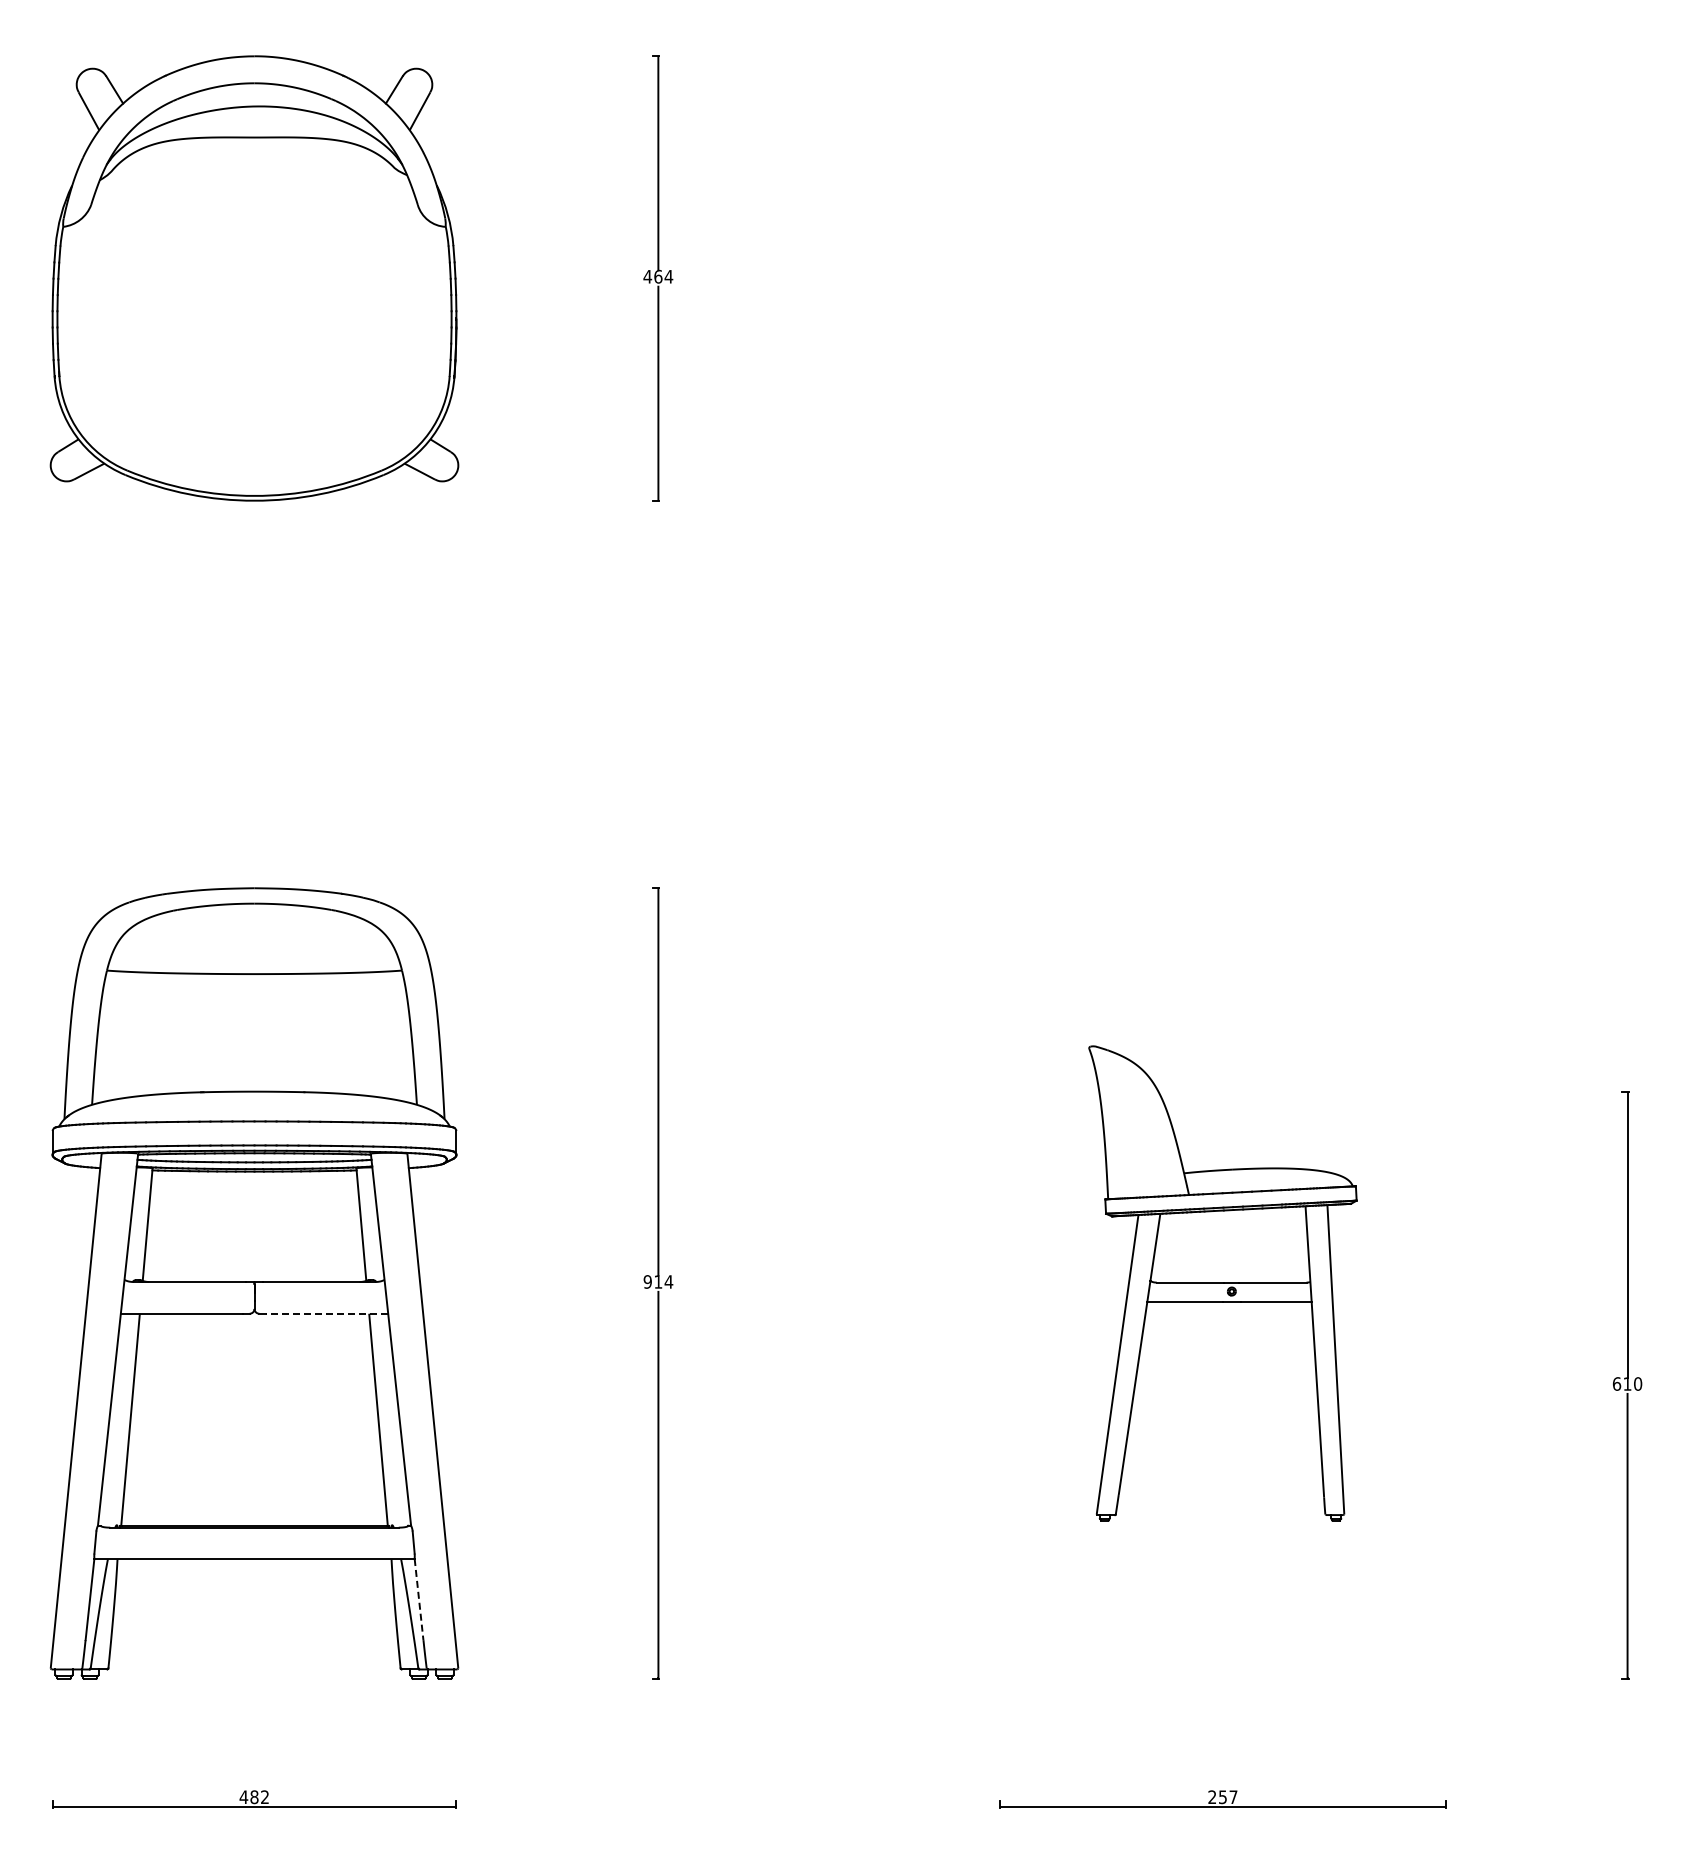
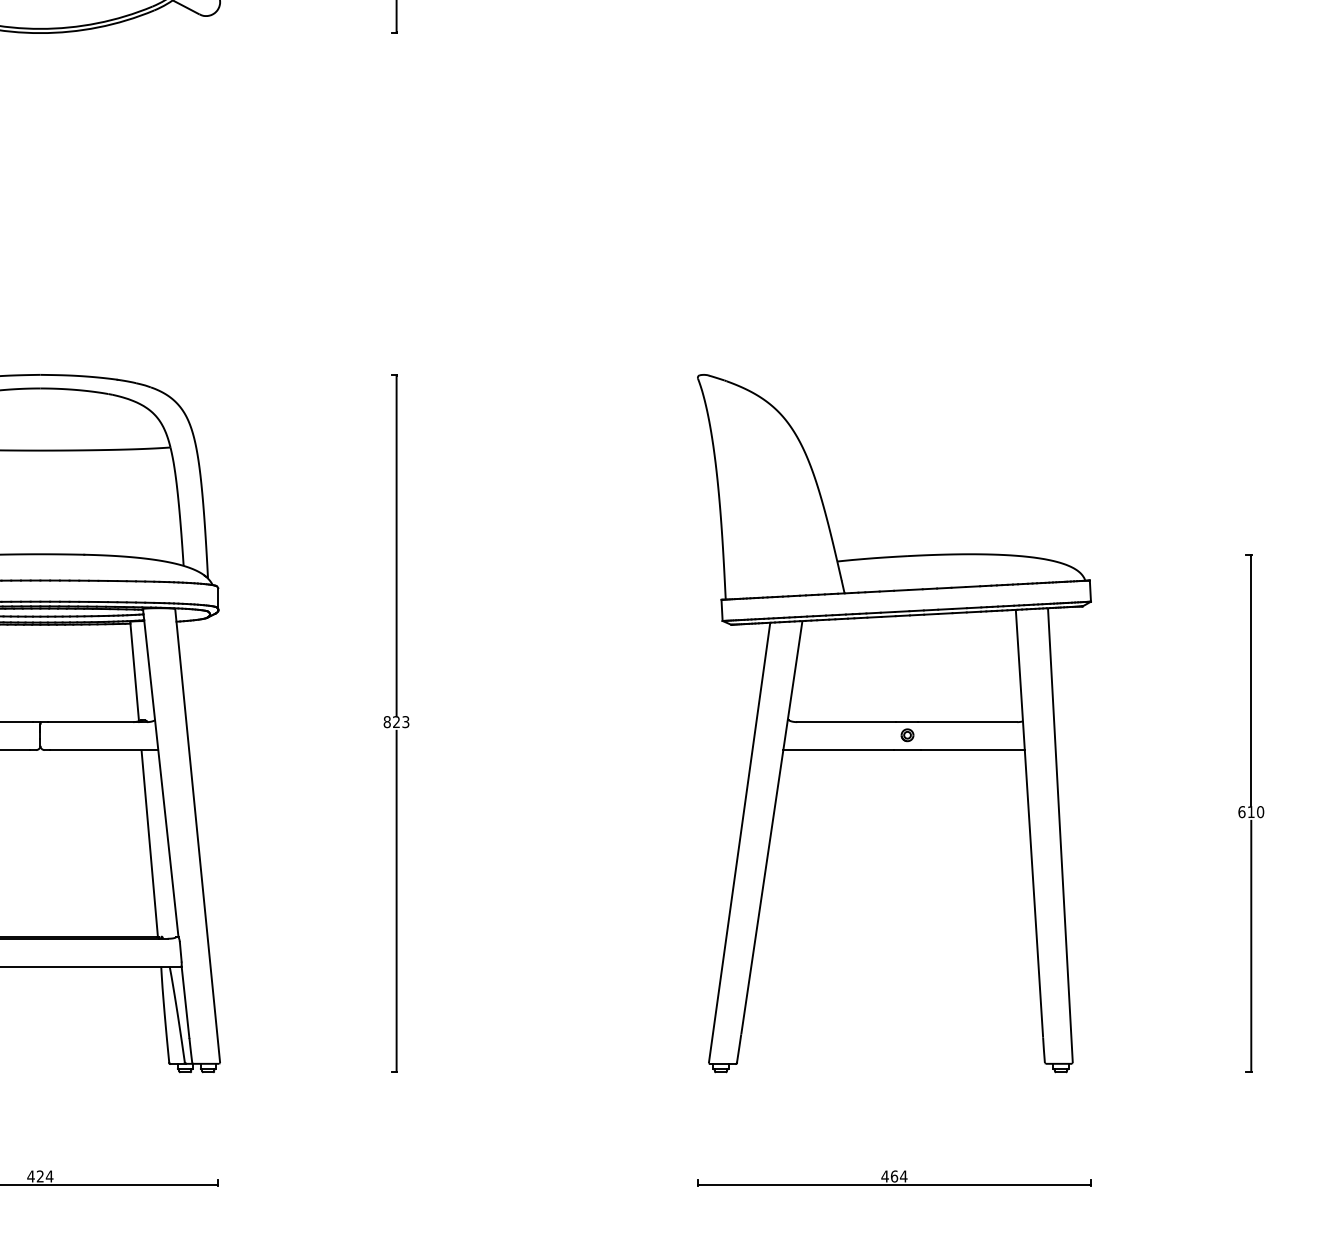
text: (658, 1281) -> (396, 721), 914 -> 823
part: (1222, 1283) -> (894, 723), size x1.67
line: (326, 1313) -> (103, 749), dashed -> solid
line: (419, 1599) -> (185, 1002), dashed -> solid
text: (259, 1797) -> (44, 1176), 482 -> 424
text: (1222, 1797) -> (894, 1176), 257 -> 464

